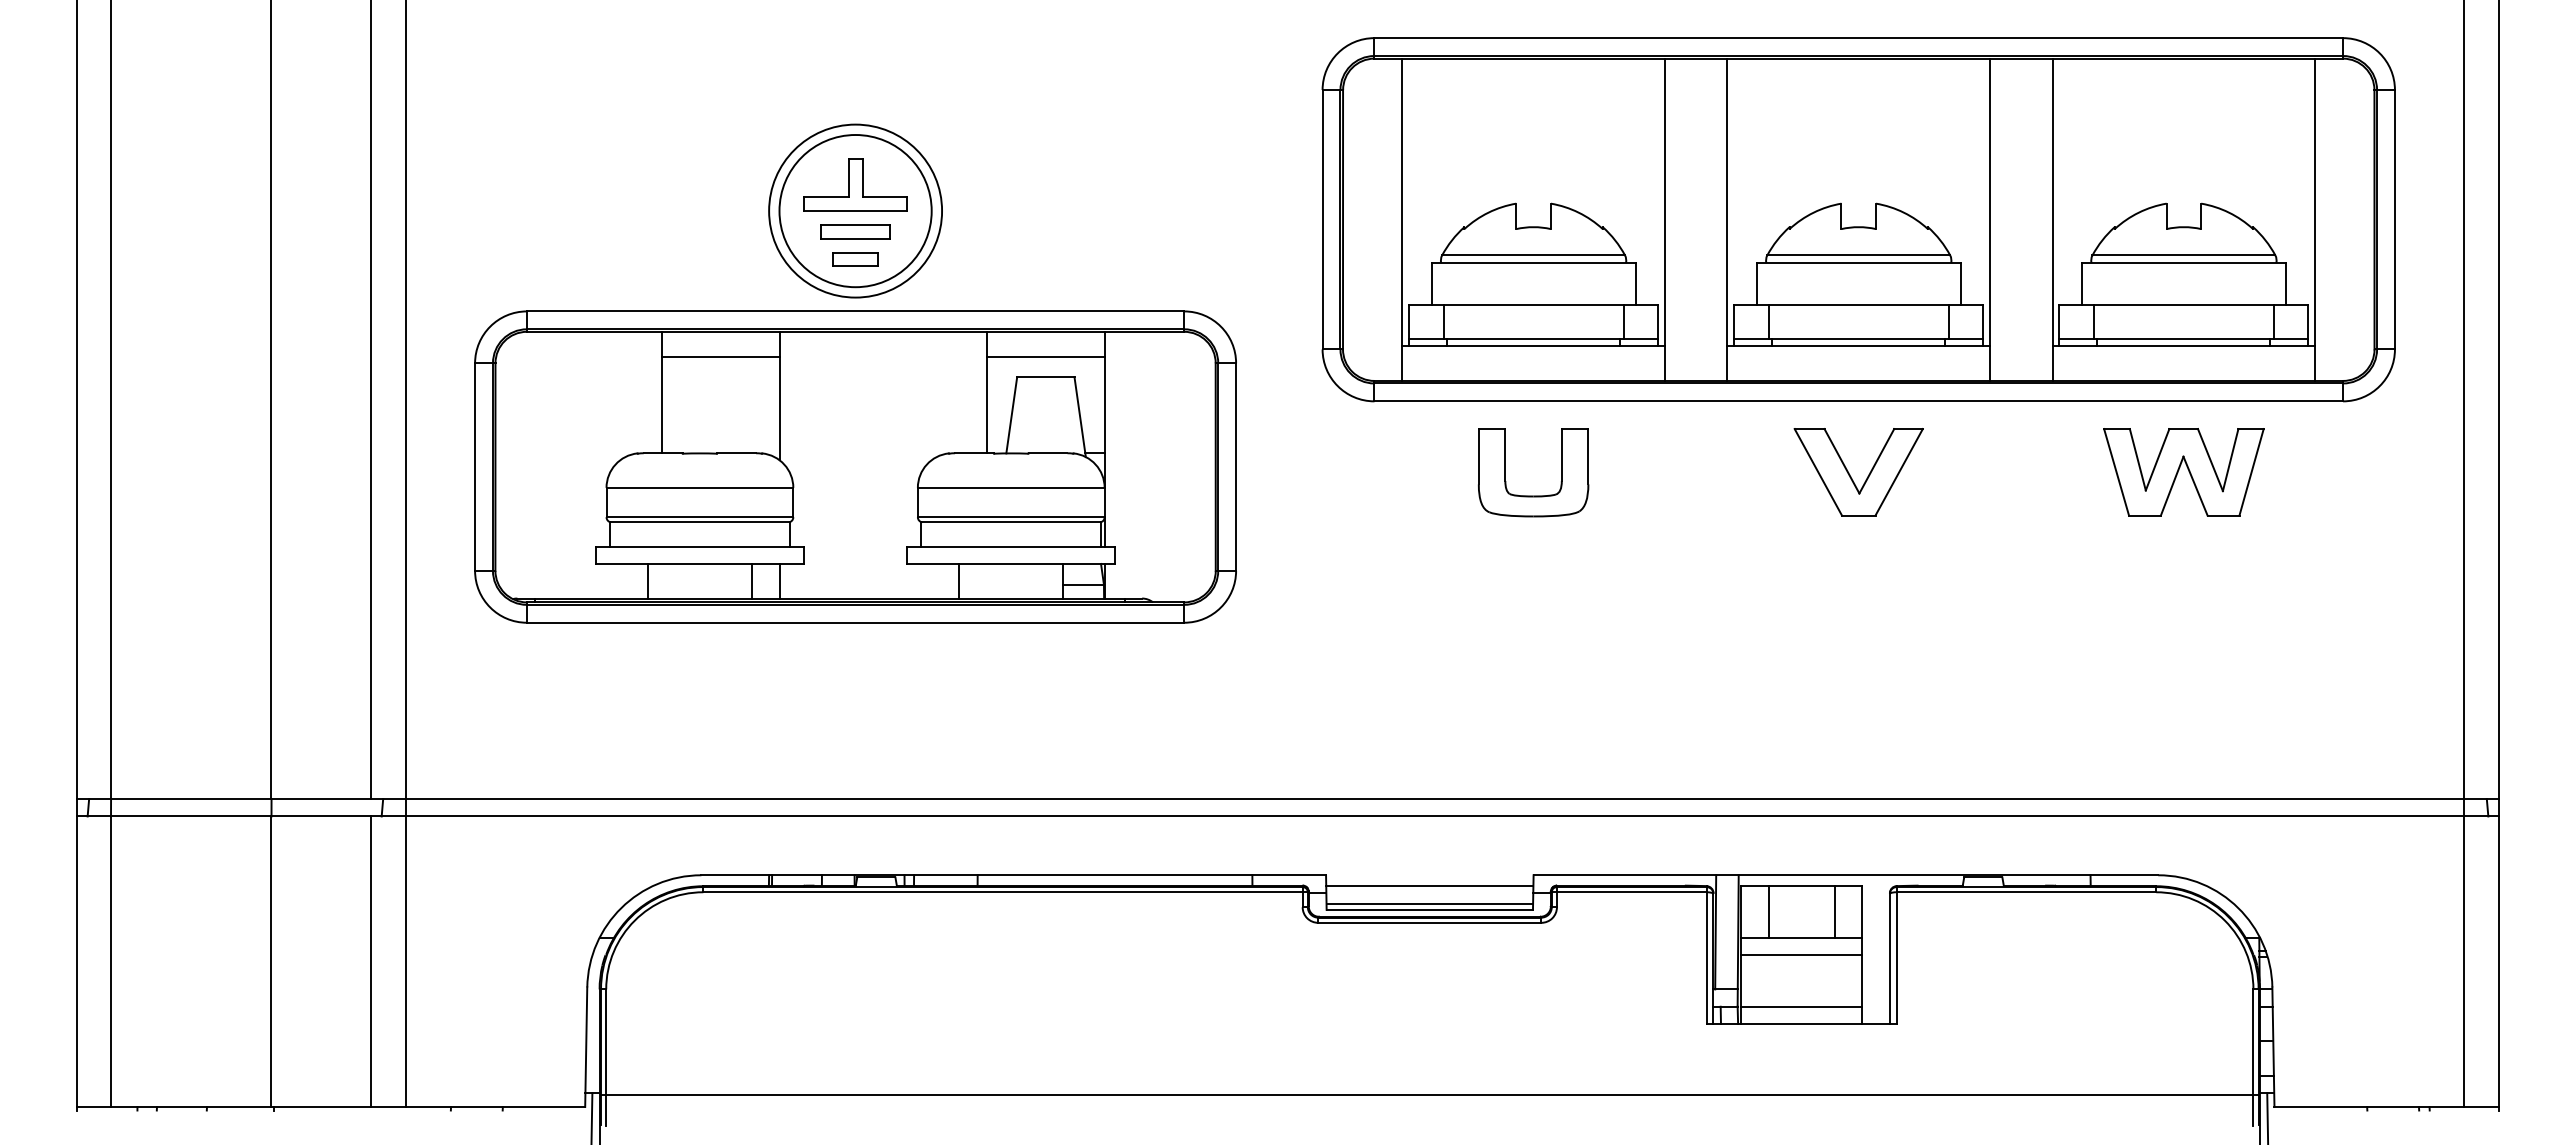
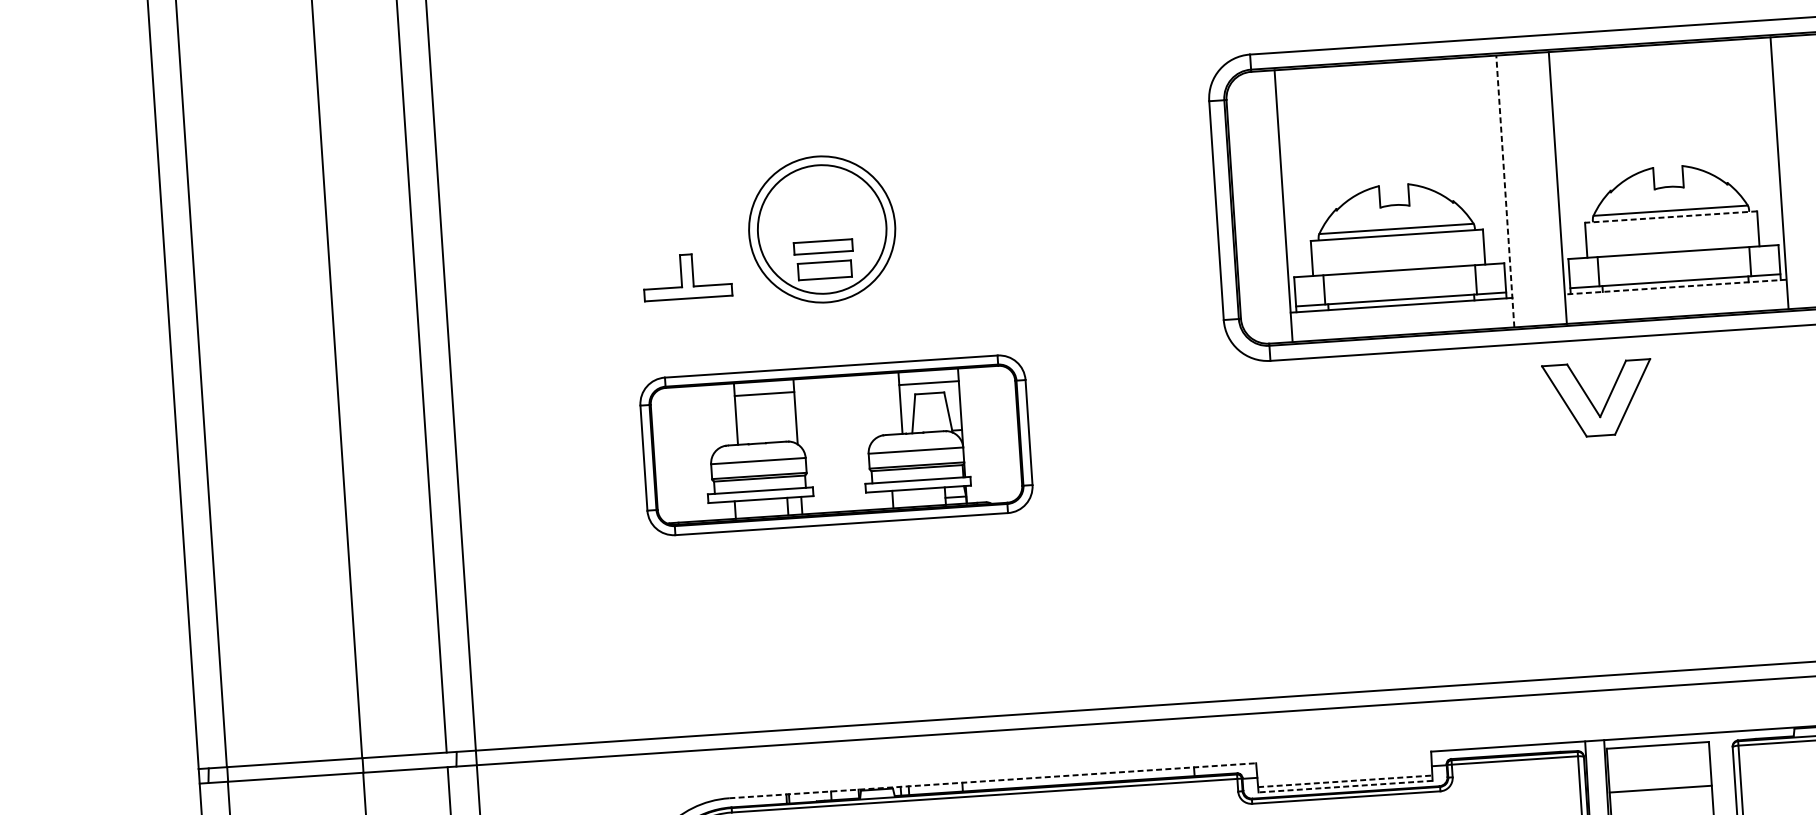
part: (855, 184) -> (687, 276), moved
line: (1665, 219) -> (1505, 191), solid -> dashed
part: (855, 259) -> (824, 270), size x1.4
line: (1858, 262) -> (1670, 216), solid -> dashed
line: (1858, 346) -> (1675, 287), solid -> dashed
part: (855, 466) -> (836, 444), size x0.6
part: (1851, 476) -> (1592, 403), moved
part: (1533, 495) -> (1409, 431), removed
line: (1014, 875) -> (993, 780), solid -> dashed
line: (1429, 885) -> (1343, 766), removed
line: (1430, 903) -> (1345, 781), solid -> dashed
line: (1429, 909) -> (1345, 786), solid -> dashed
line: (1768, 911) -> (1631, 769), removed
line: (1834, 911) -> (1686, 765), removed
line: (1801, 954) -> (1661, 803), removed

